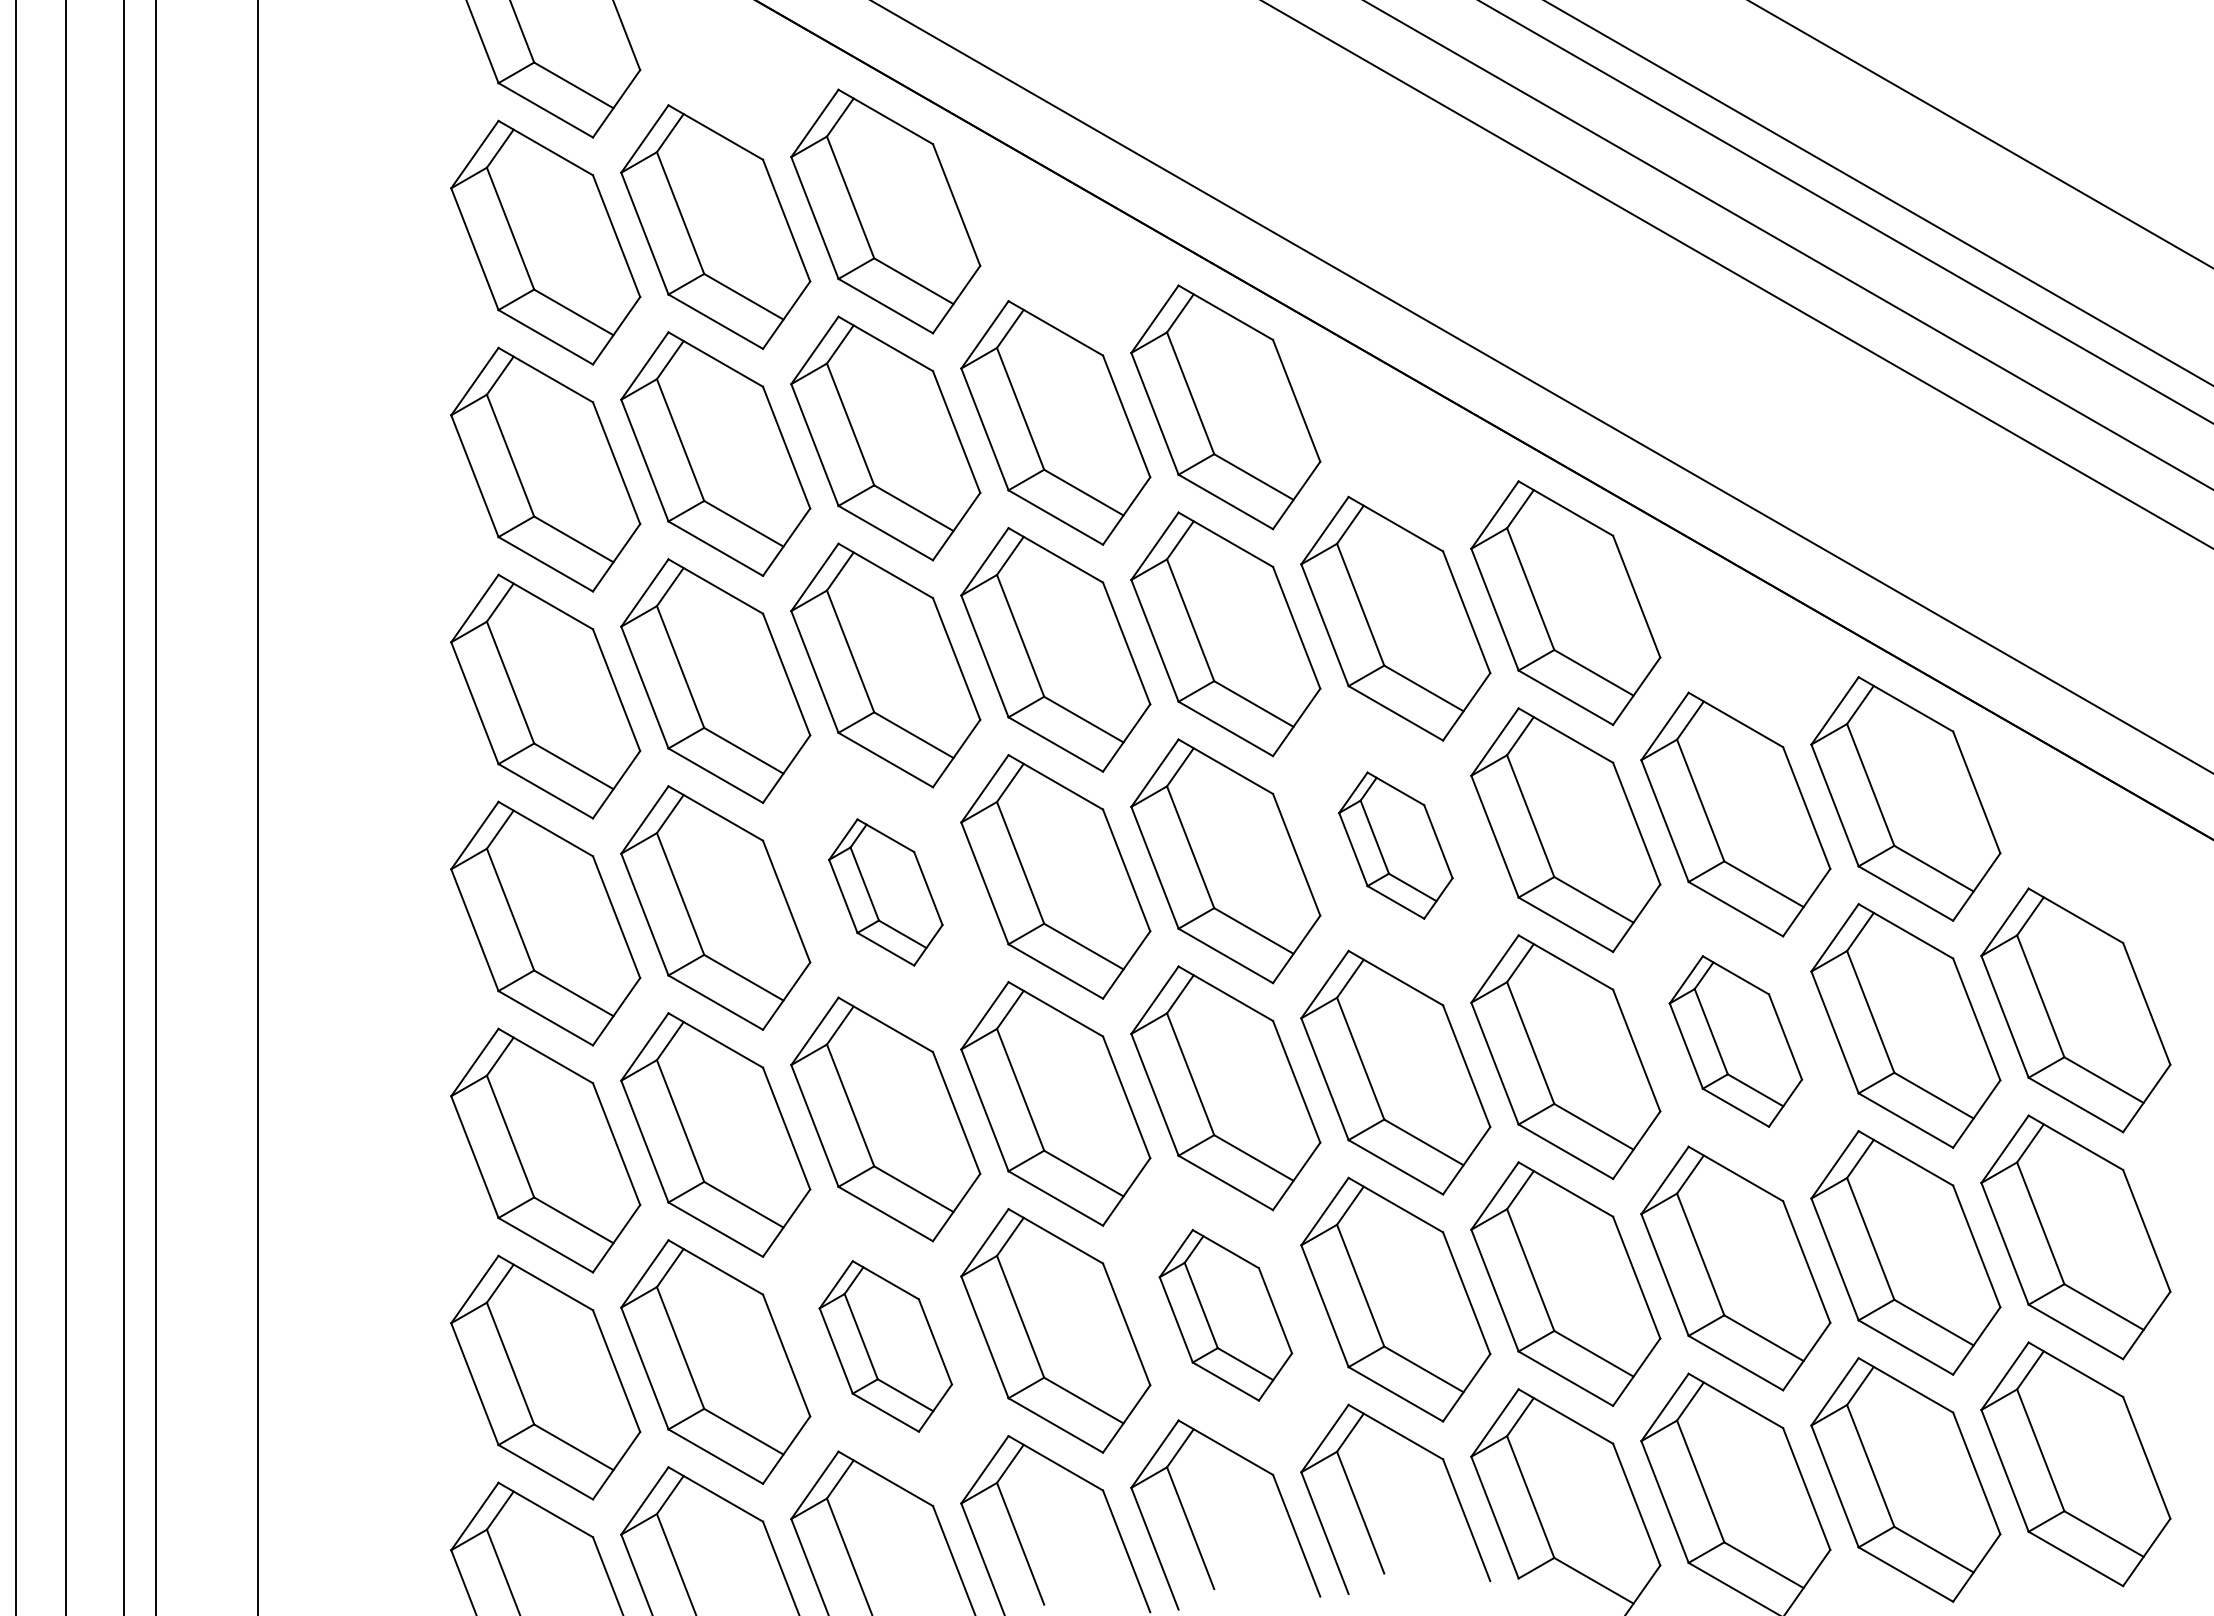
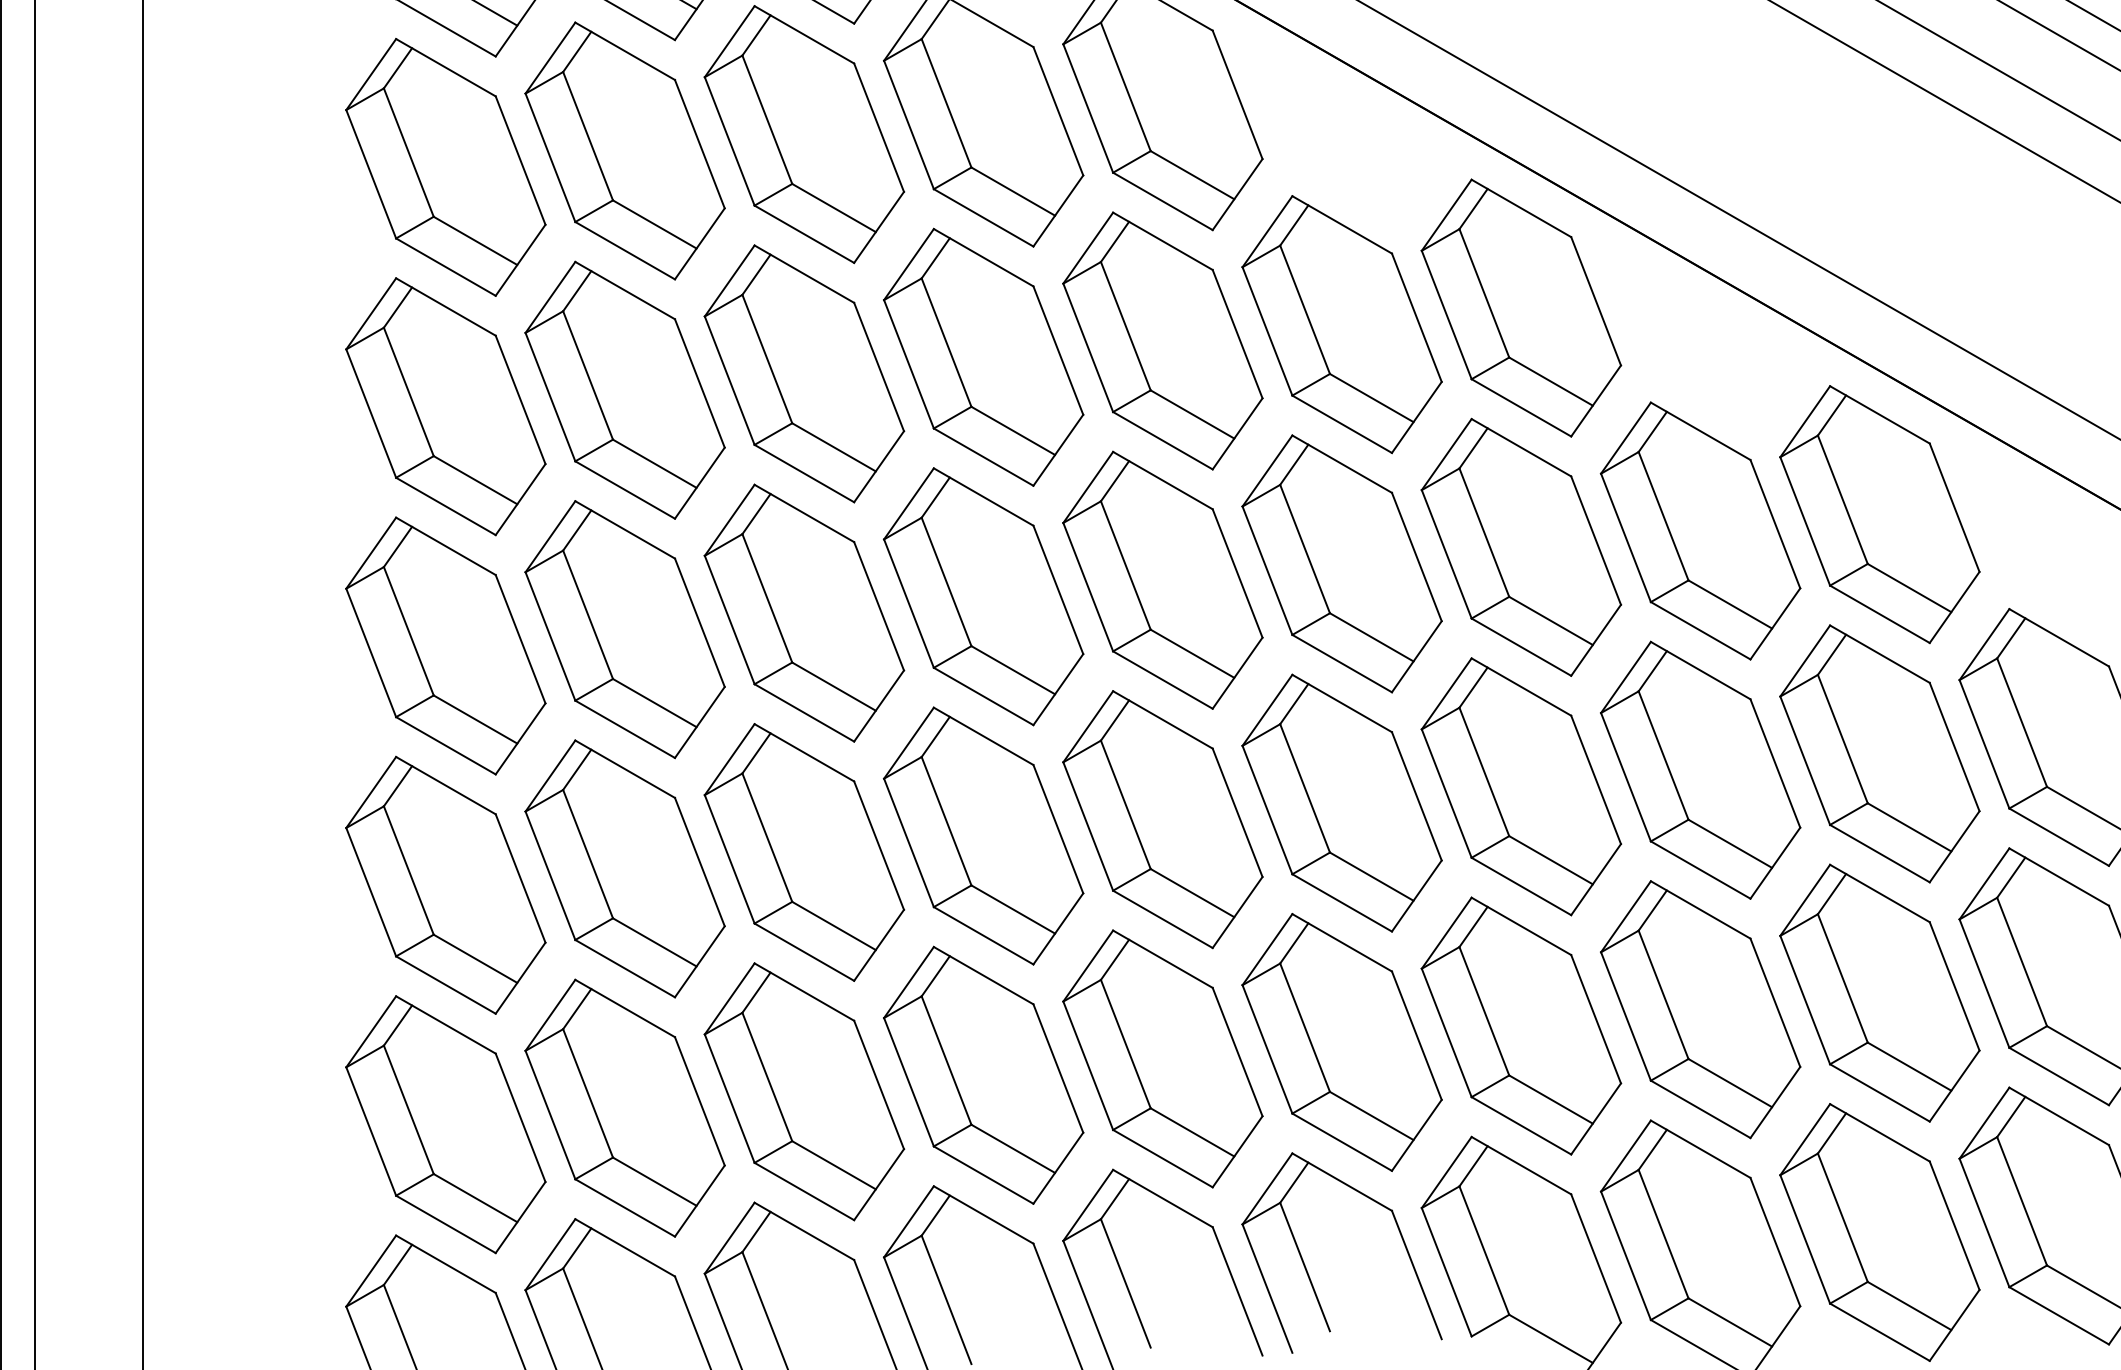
part: (1395, 845) -> (1341, 563), size x1.67
part: (885, 892) -> (804, 613), size x1.67
part: (1735, 1041) -> (1700, 770), size x1.43
part: (1225, 1315) -> (1162, 1059), size x1.43
part: (885, 1346) -> (804, 1091), size x1.43

